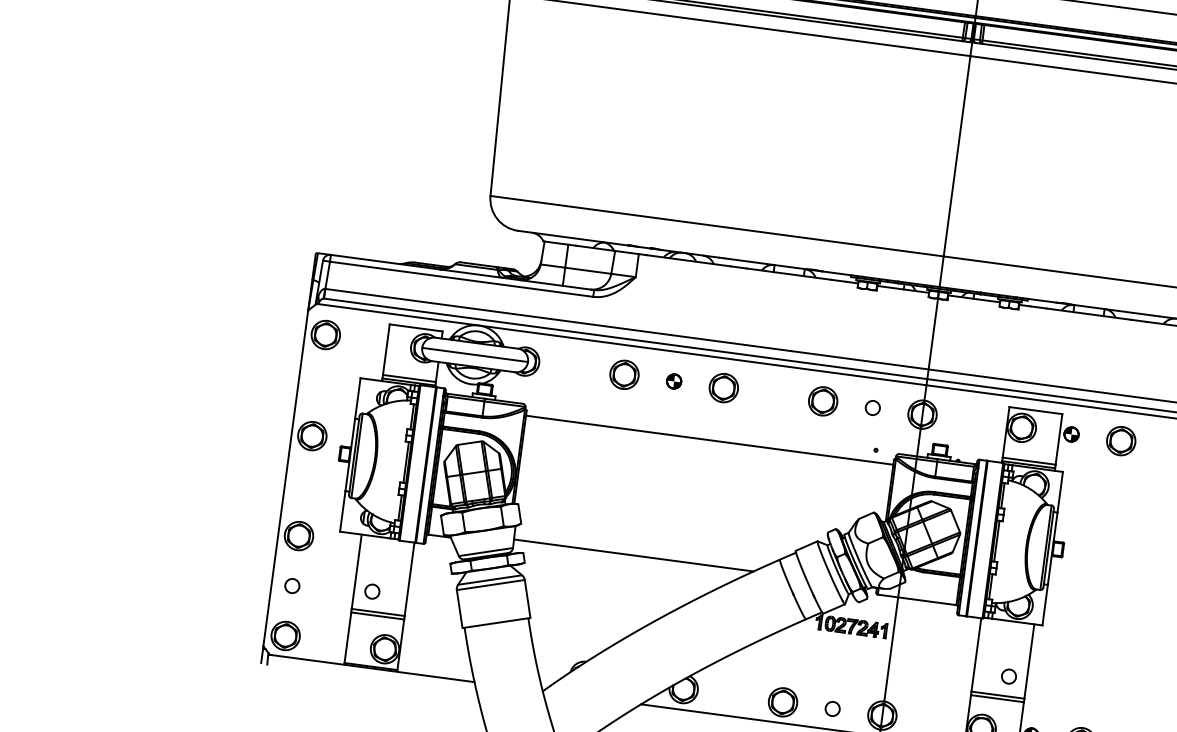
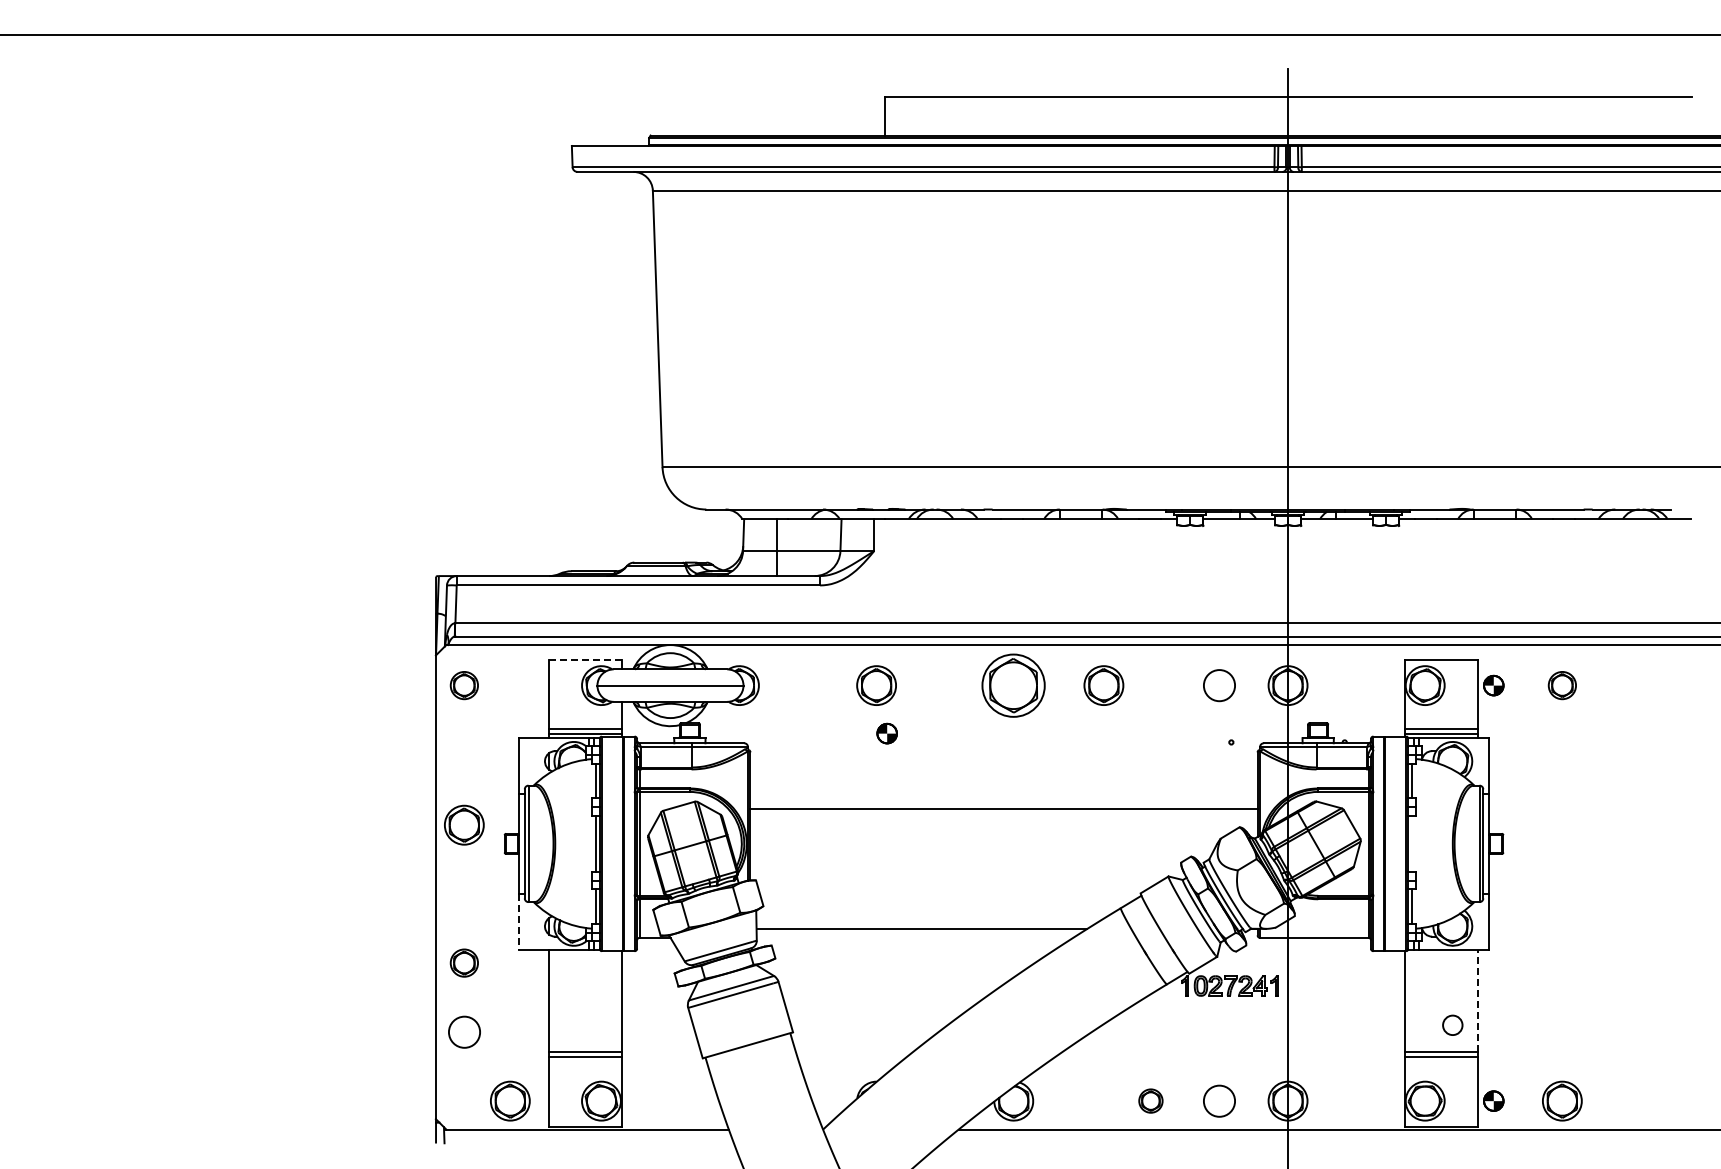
line: (416, 327) -> (585, 659), solid -> dashed
part: (325, 334) -> (464, 685), size x0.7
part: (673, 381) -> (886, 733), moved
part: (723, 388) -> (1013, 685), size x1.6
part: (822, 401) -> (1103, 685), moved
circle: (872, 407) -> (1219, 685), size x1.6
line: (709, 439) -> (1003, 808), moved
part: (1121, 441) -> (1562, 685), size x0.7
line: (343, 511) -> (519, 921), solid -> dashed
part: (299, 535) -> (464, 962), size x0.7
line: (996, 540) -> (1411, 843), removed
circle: (291, 585) -> (463, 1031), size x1.6
circle: (372, 591) -> (573, 1024), removed
part: (285, 635) -> (510, 1100), moved
line: (1029, 661) -> (1477, 1000), solid -> dashed
part: (782, 701) -> (1150, 1100), size x0.6
circle: (832, 708) -> (1219, 1100), size x1.6

